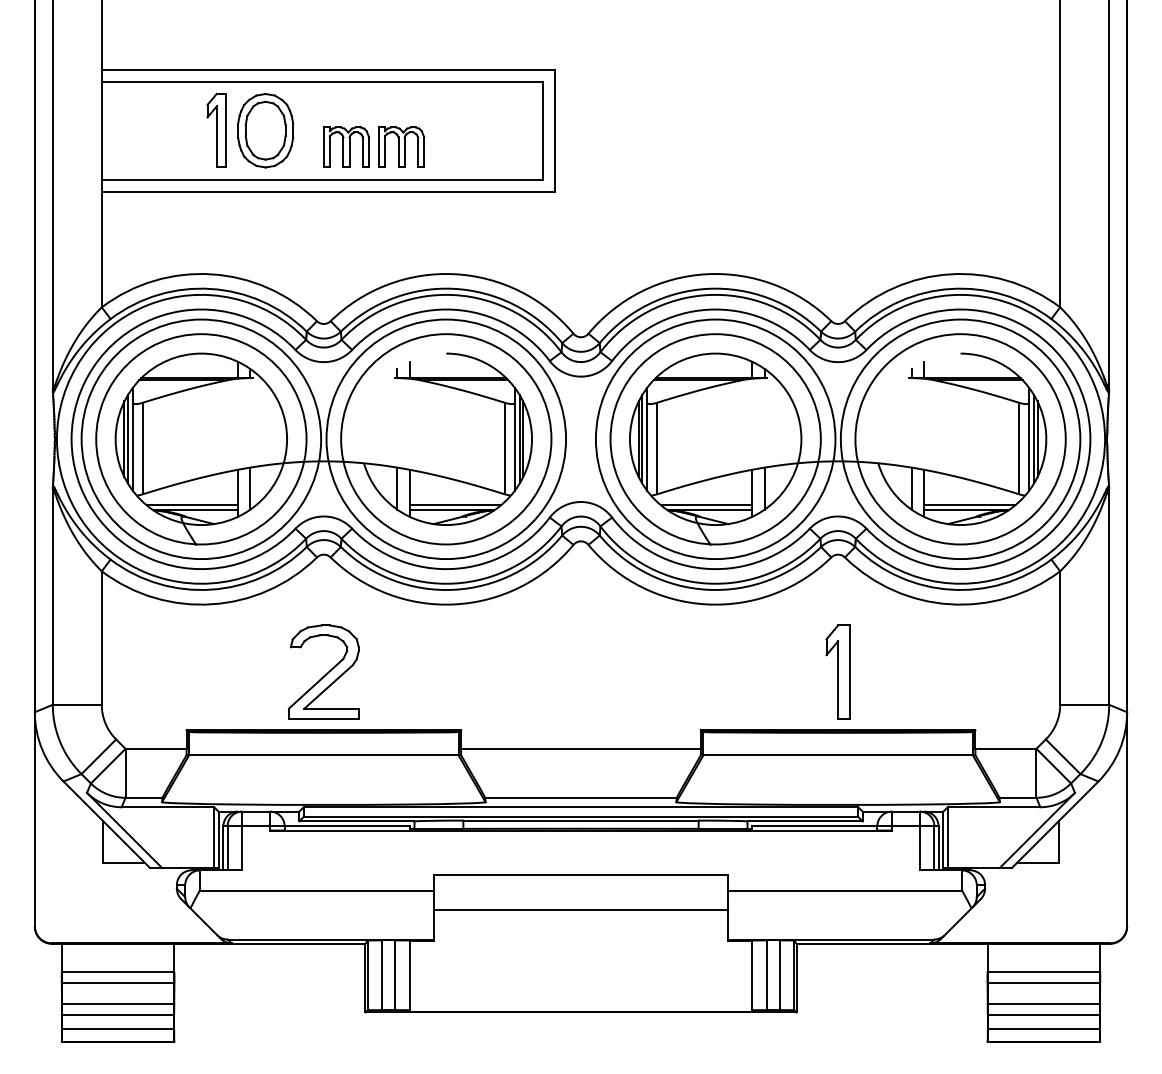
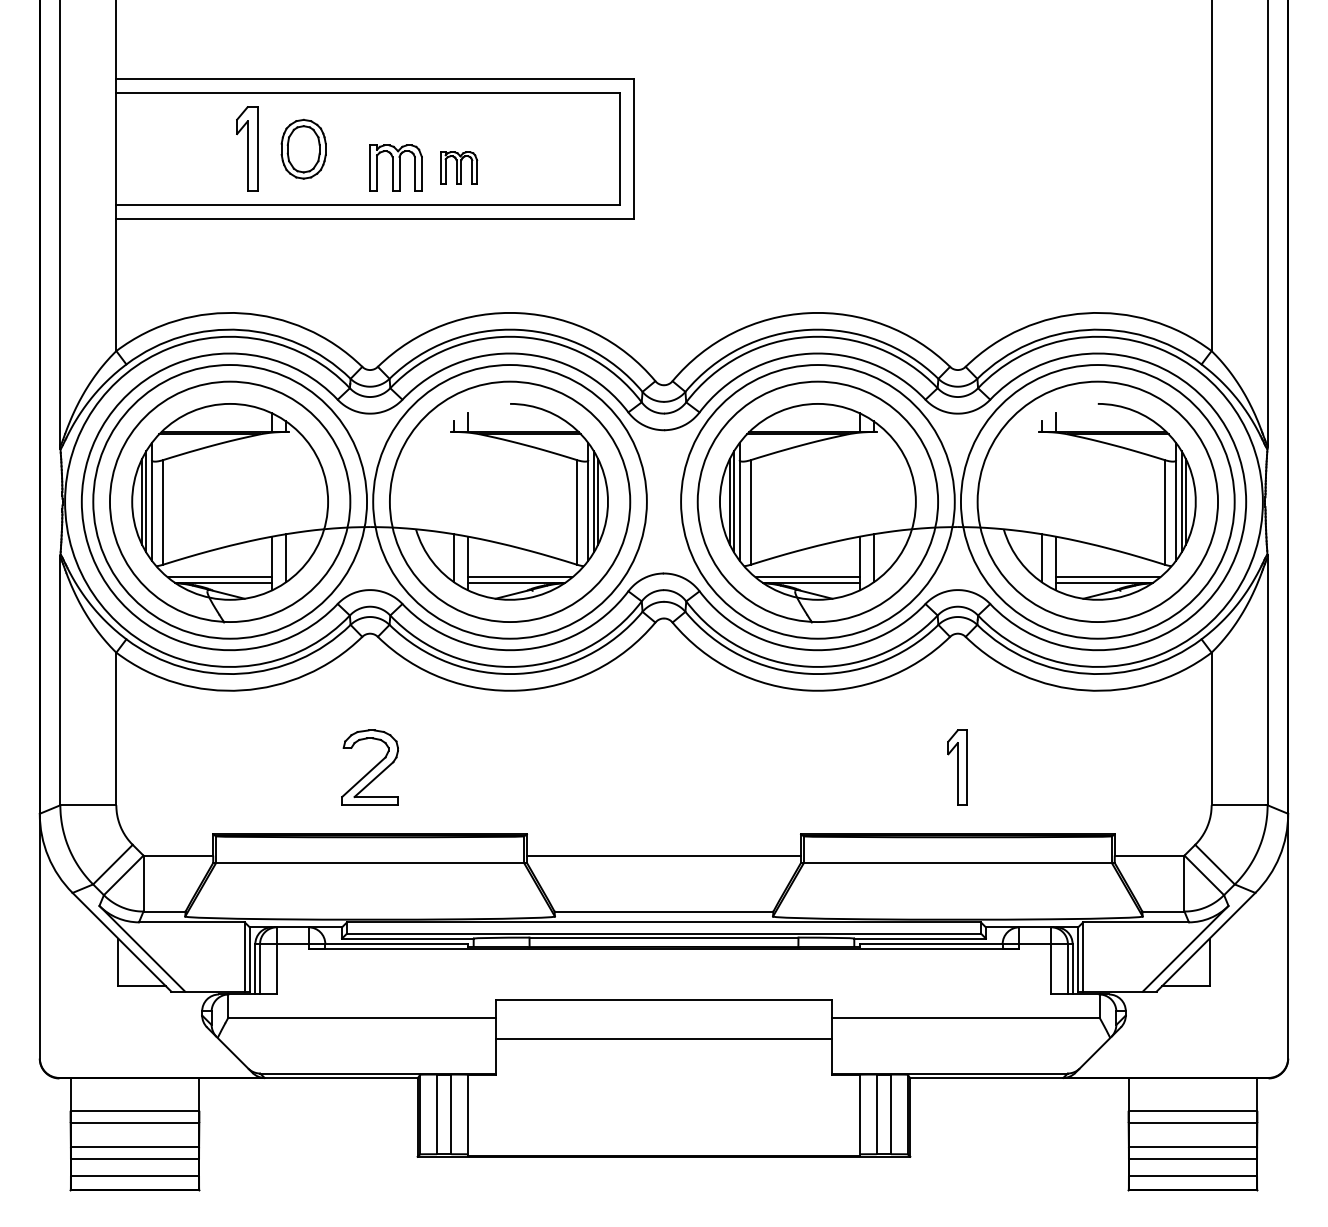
part: (265, 131) -> (303, 149), size x0.7
part: (401, 146) -> (458, 167), size x0.7
part: (323, 671) -> (369, 767), size x0.7
part: (837, 671) -> (957, 767), size x0.7

